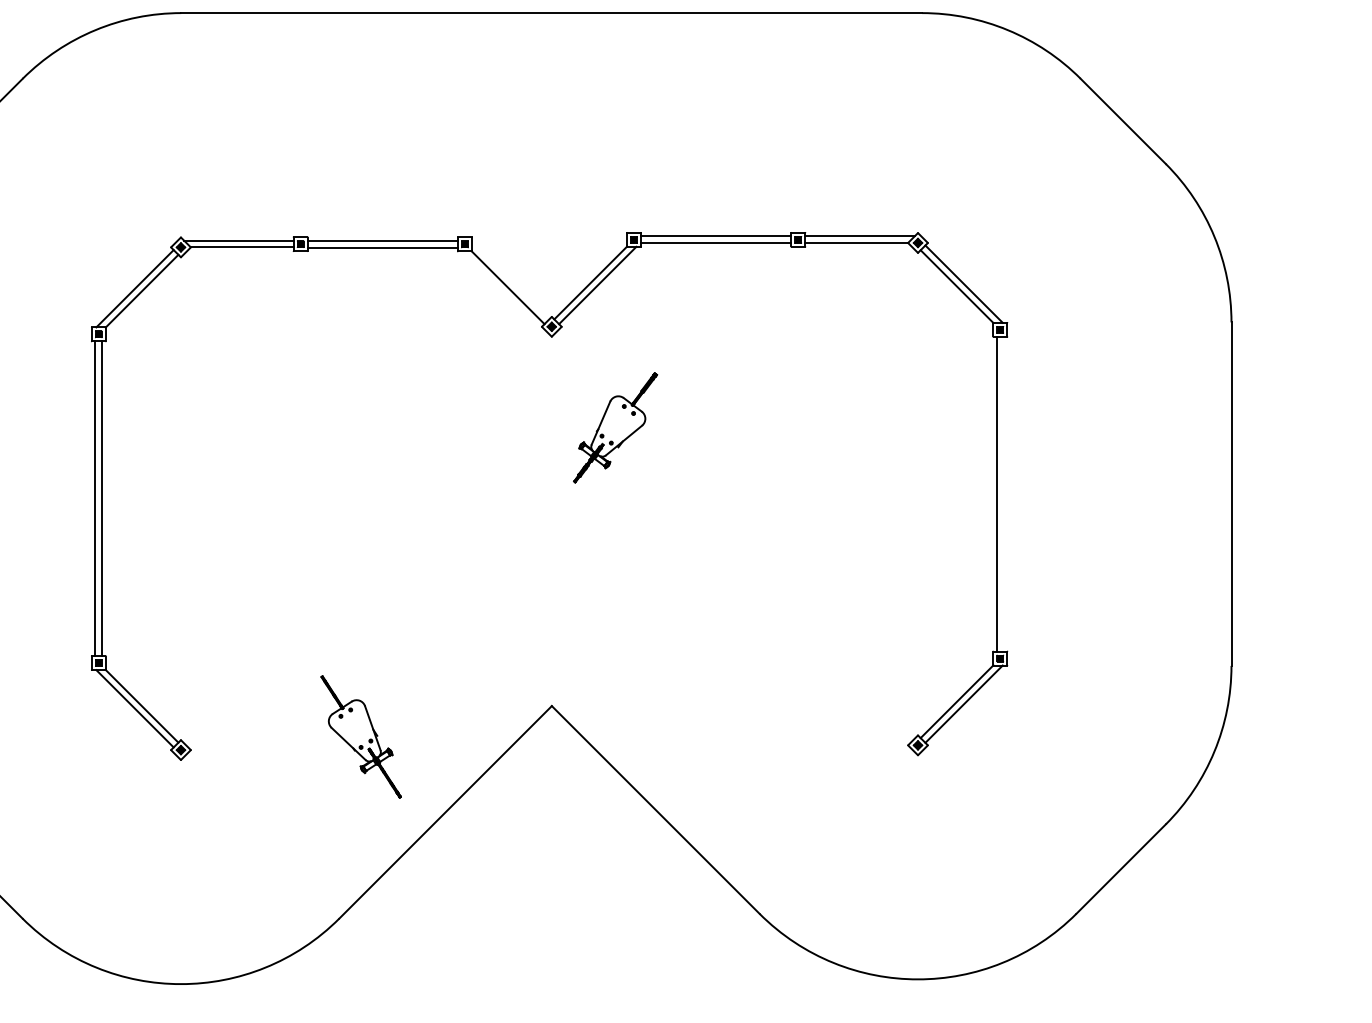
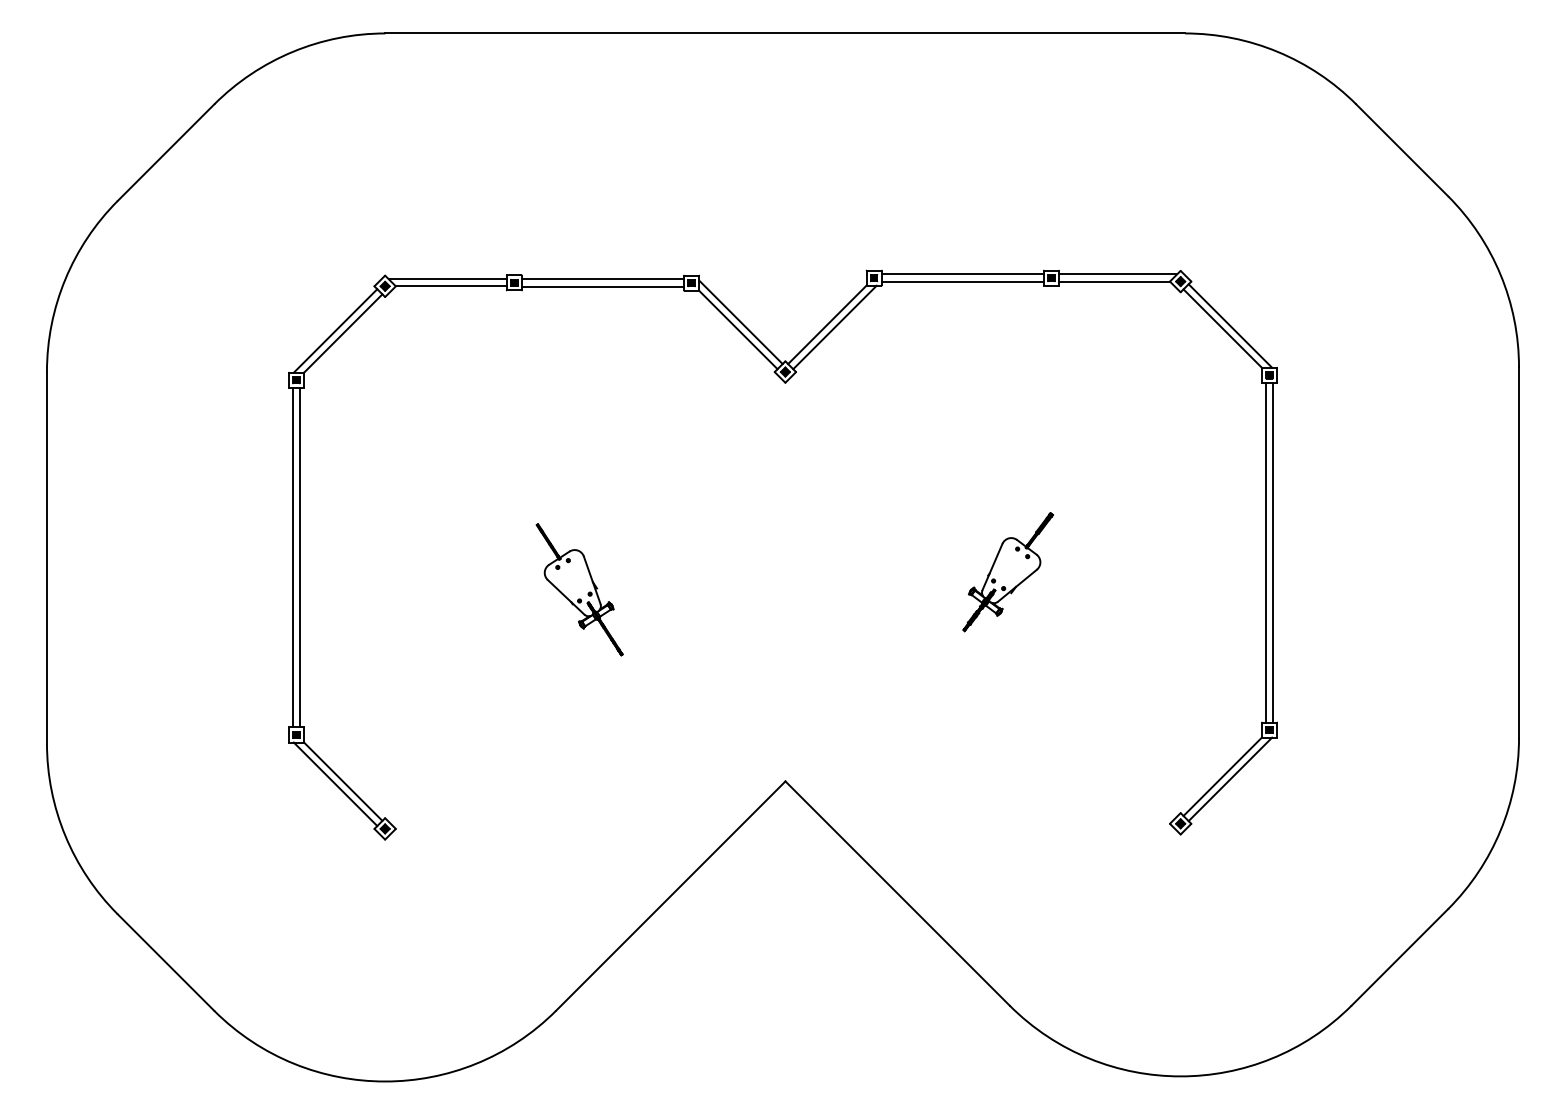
line: (510, 280) -> (740, 322), added
part: (614, 428) -> (1007, 572), moved
line: (1004, 493) -> (1273, 552), added
part: (361, 736) -> (579, 589), moved

